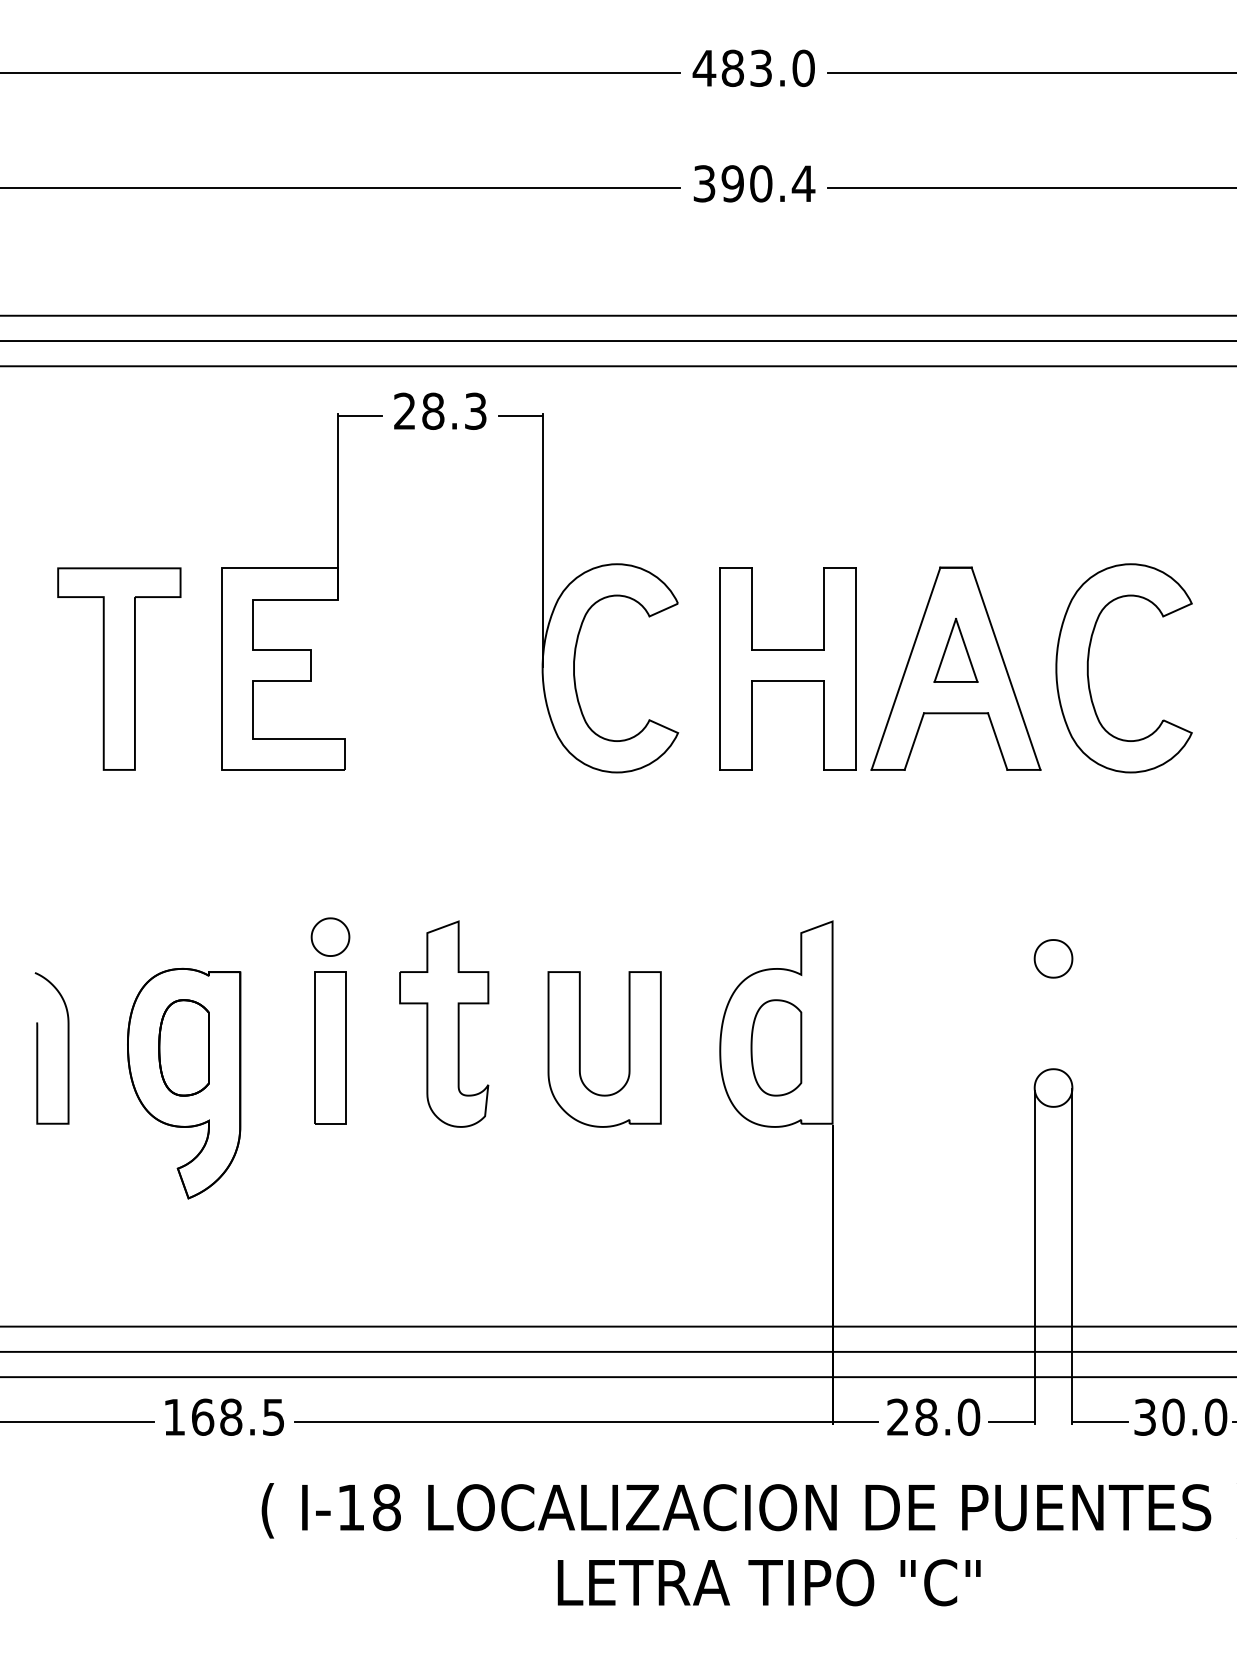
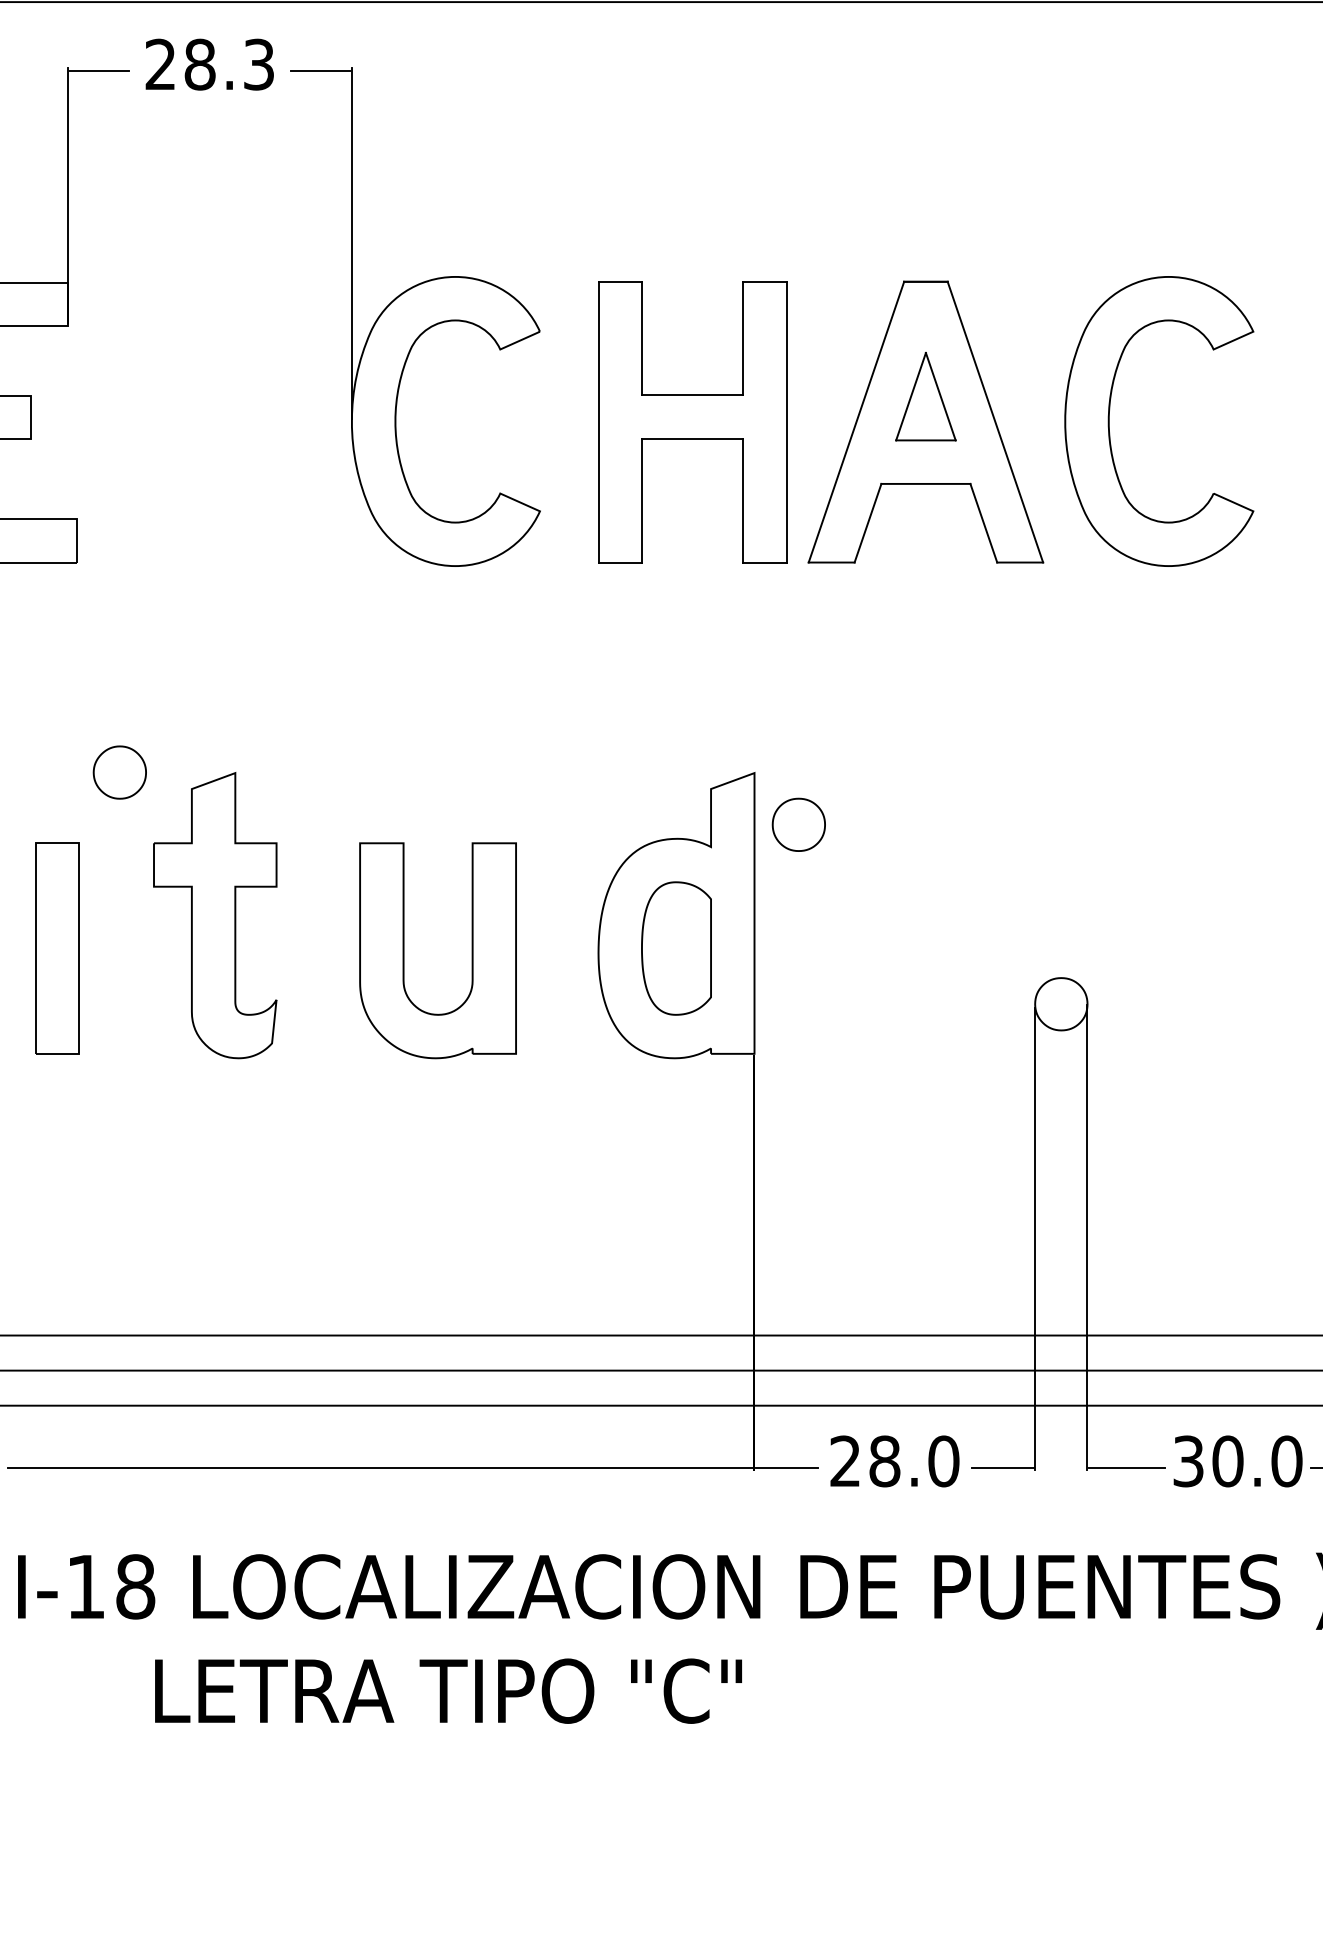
part: (330, 936) -> (119, 771), moved
part: (1053, 958) -> (798, 824), moved
text: (768, 1582) -> (447, 1690), moved

